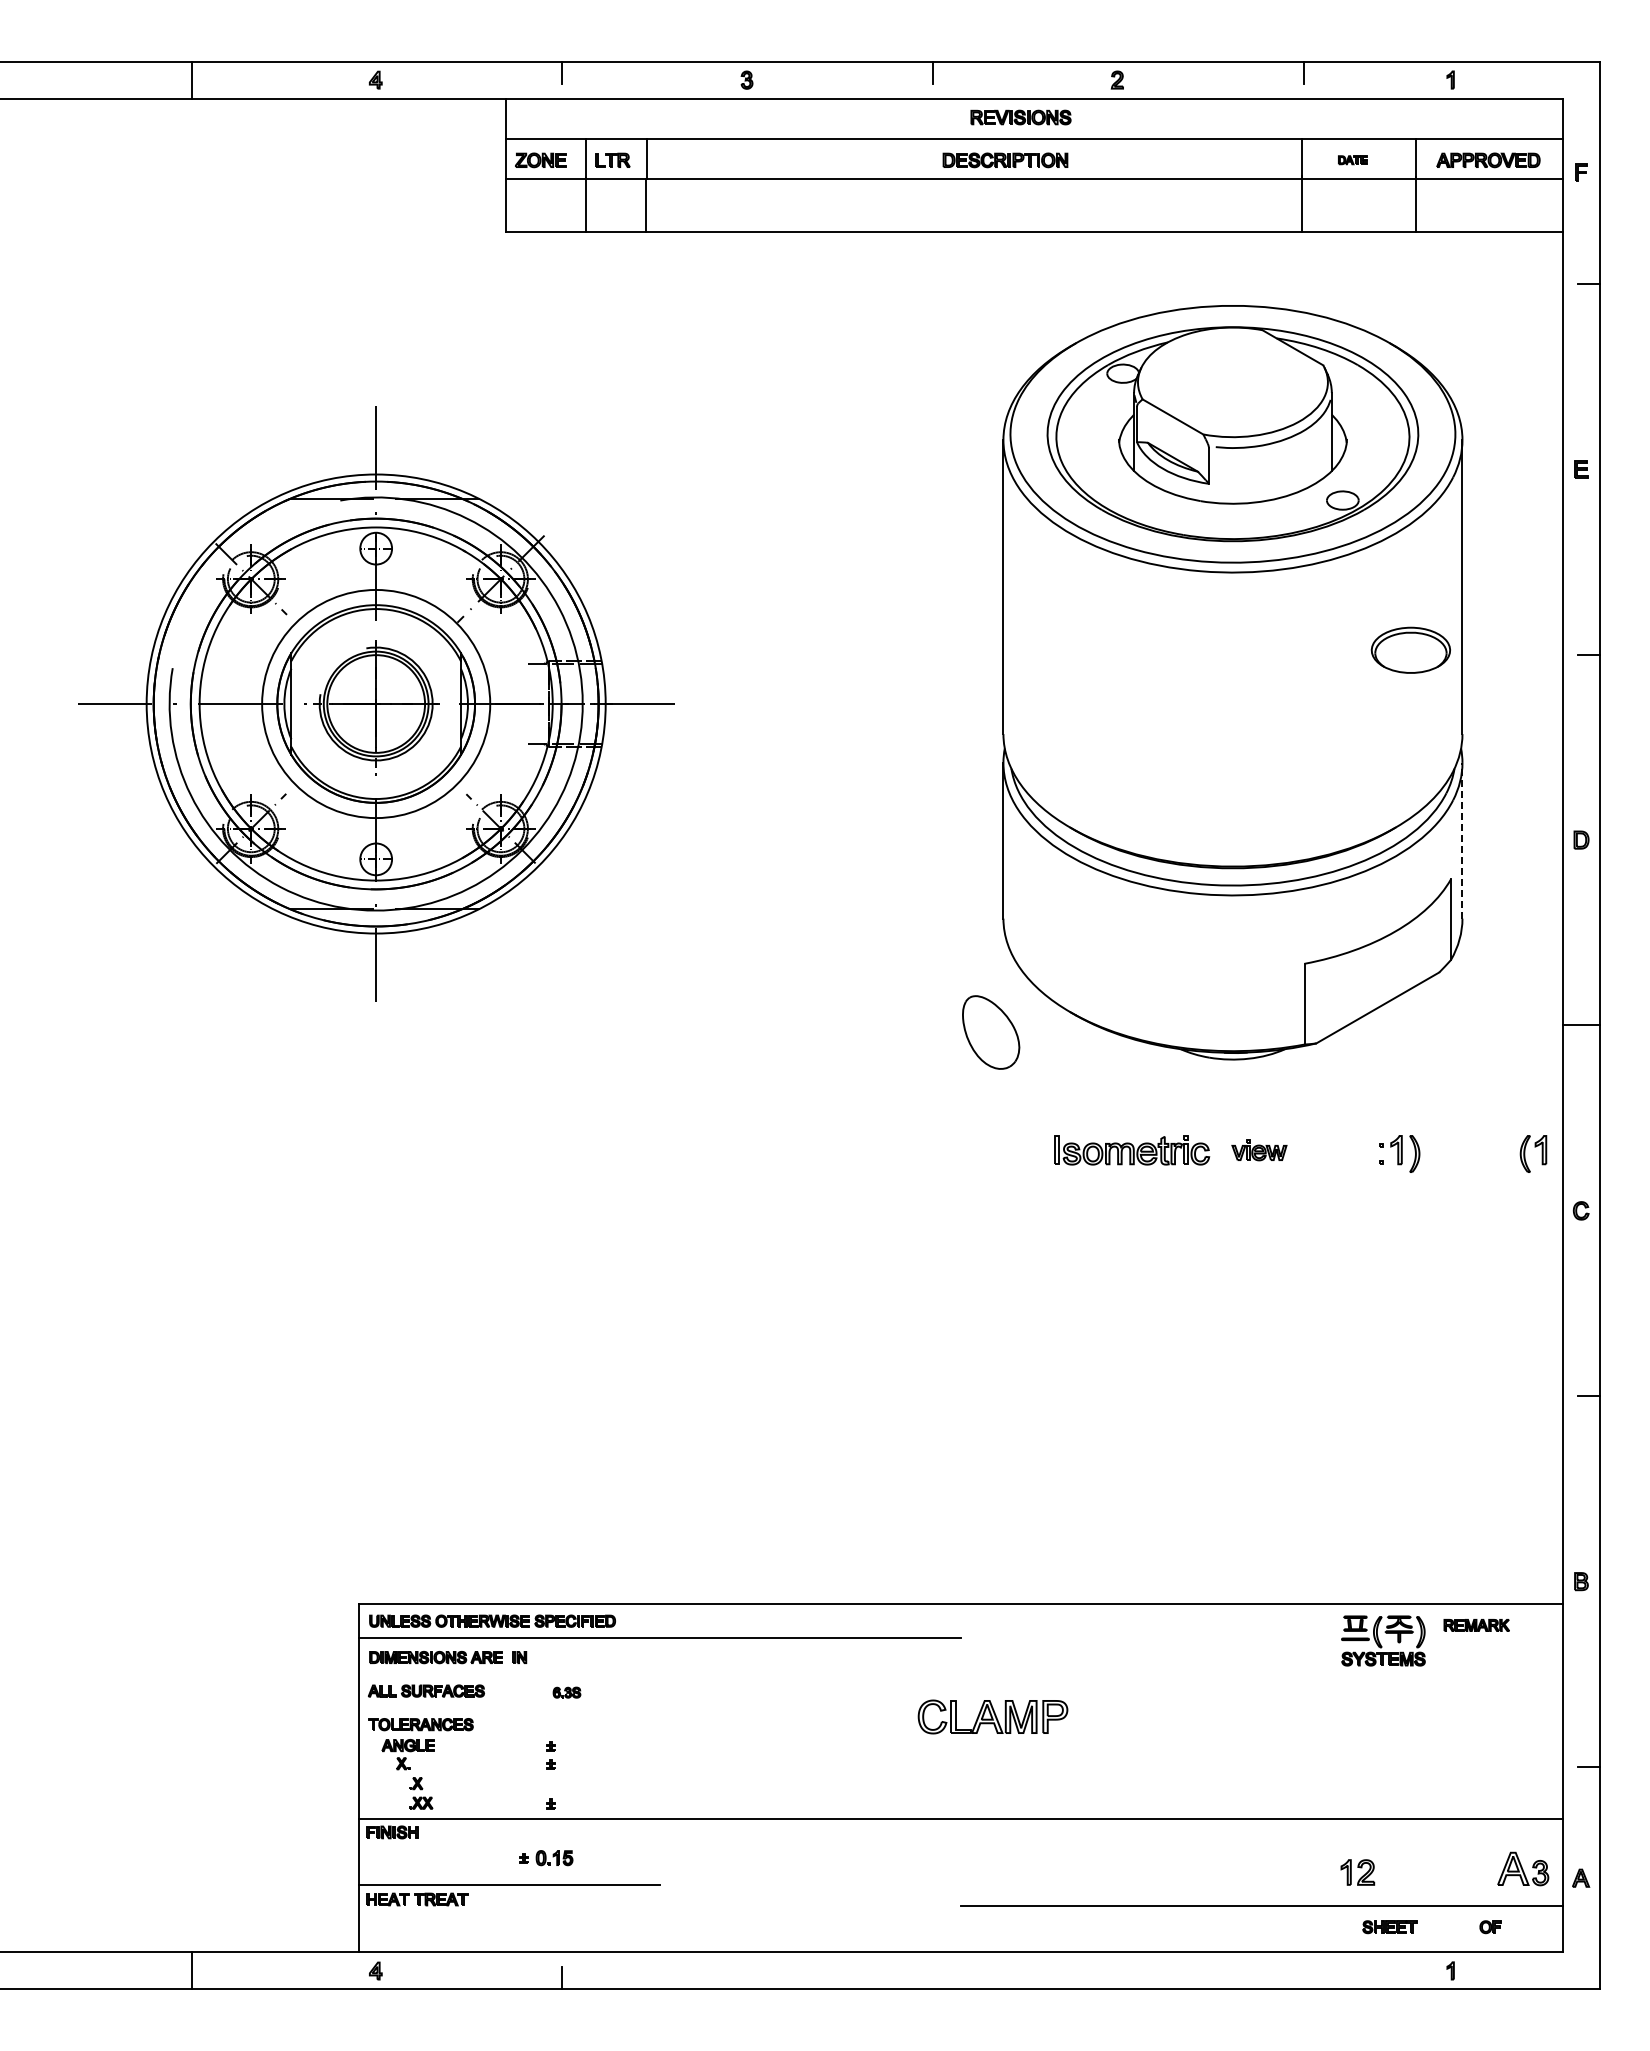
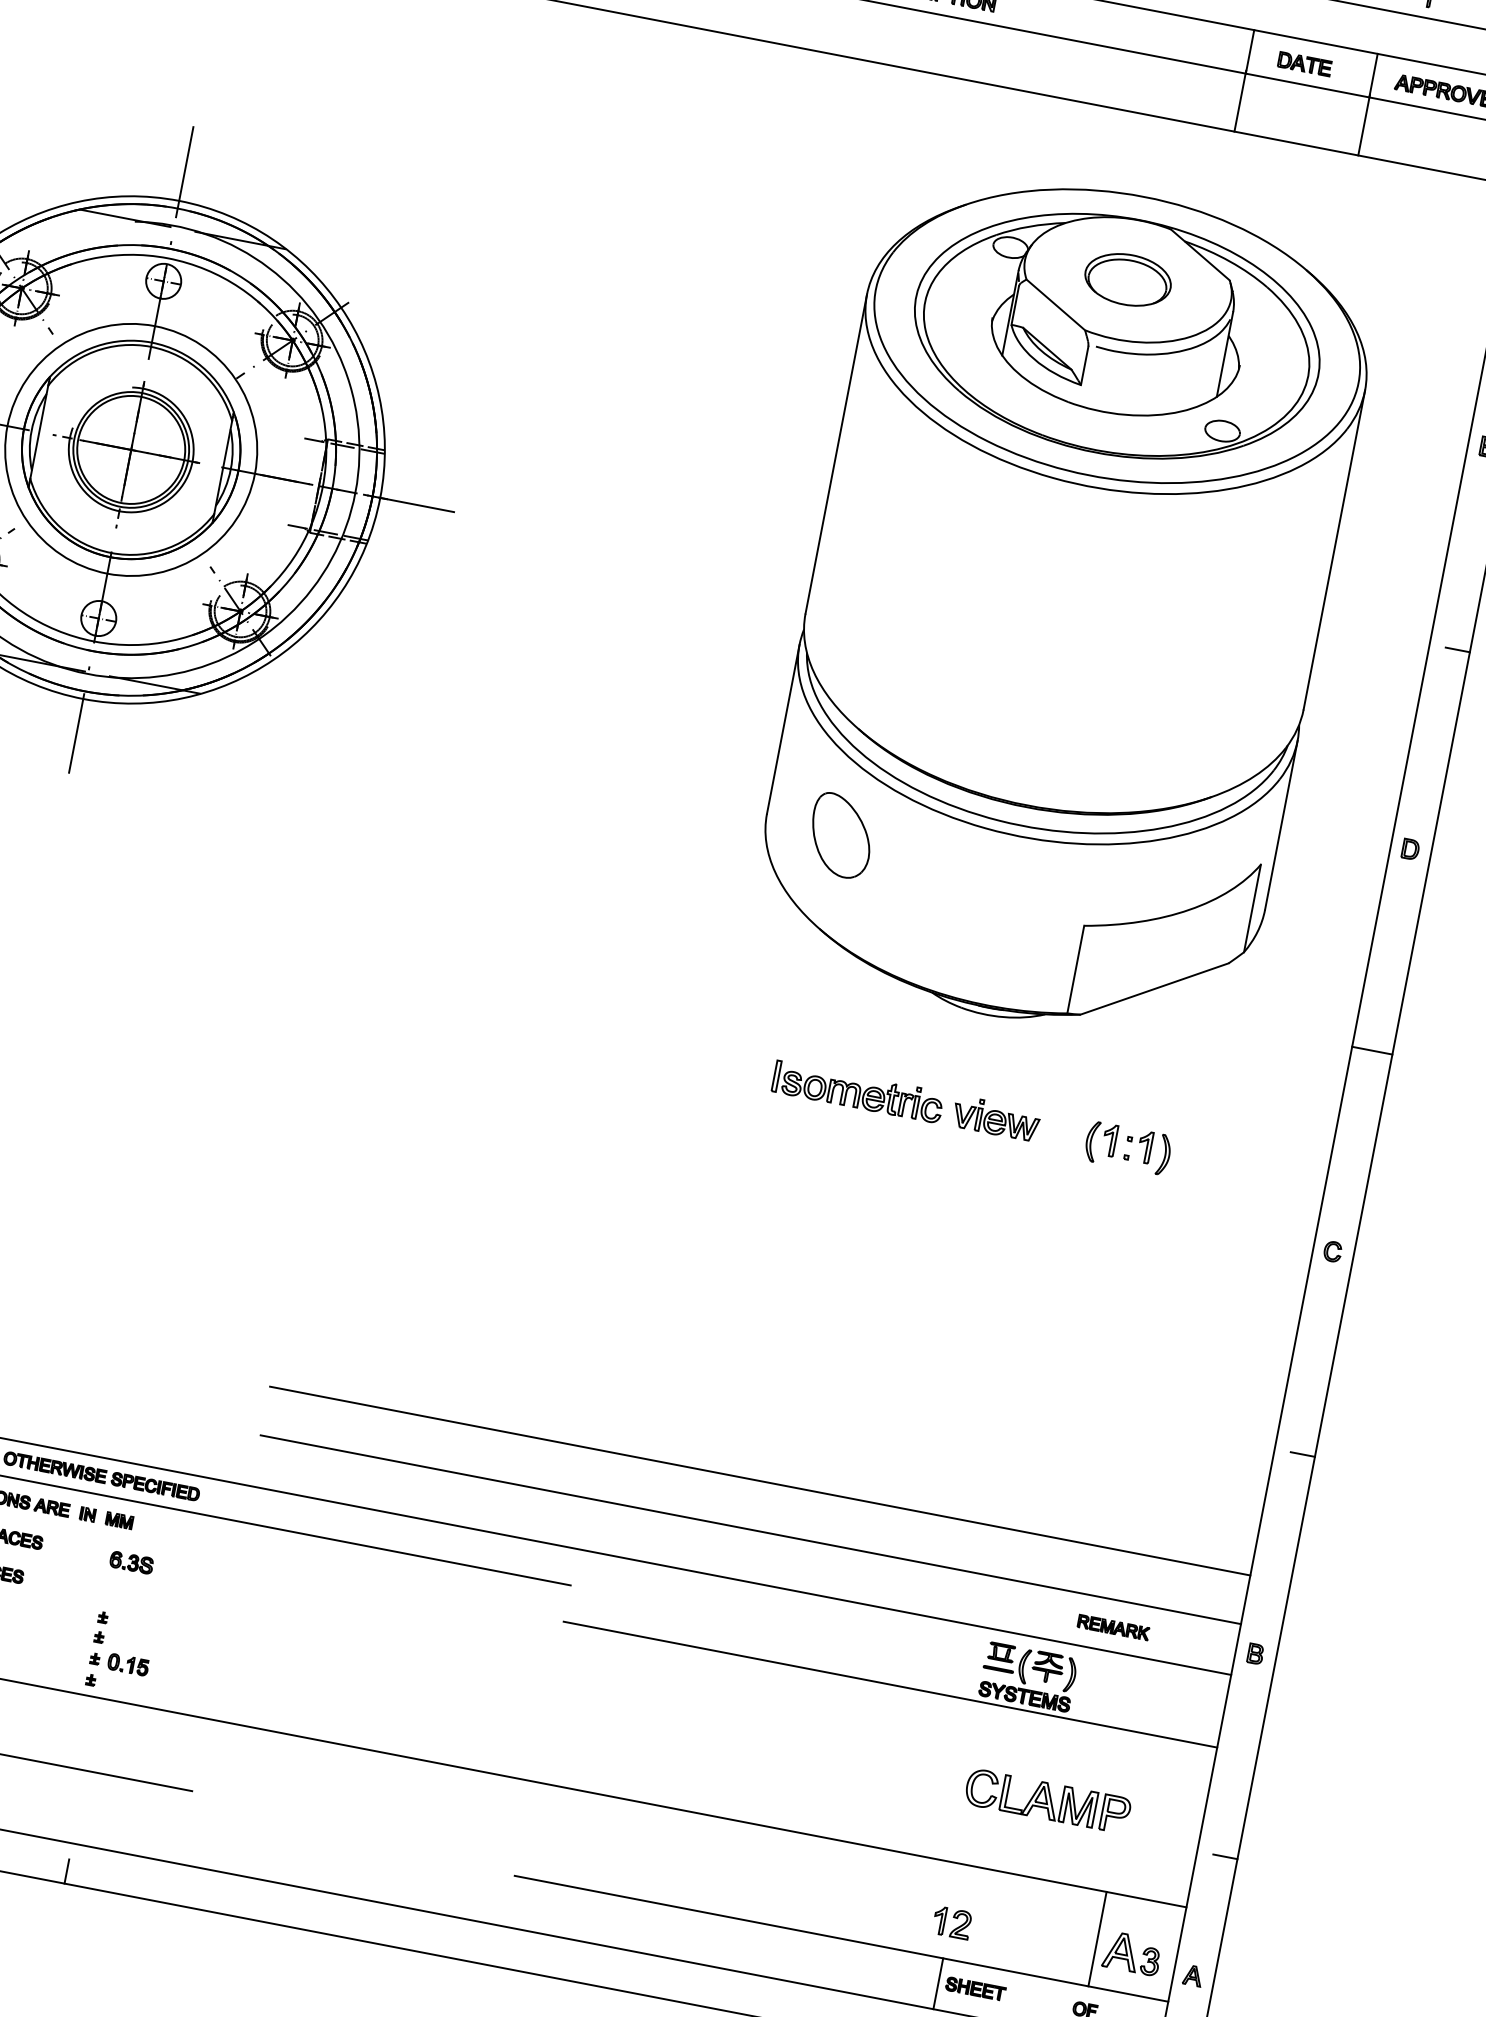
part: (1352, 159) -> (1304, 63), size x1.67
part: (1410, 649) -> (1127, 278), moved
line: (1462, 840) -> (1281, 825), dashed -> solid
part: (991, 1032) -> (841, 835), moved
part: (1534, 1147) -> (1103, 1136), moved
part: (1259, 1150) -> (996, 1118), size x1.43
line: (1111, 1512) -> (760, 1480), added
line: (1111, 1557) -> (750, 1529), added
part: (1476, 1625) -> (1113, 1627), moved
part: (548, 1657) -> (118, 1520), added
line: (1262, 1671) -> (890, 1684), added
part: (566, 1692) -> (131, 1562), size x1.43
part: (992, 1716) -> (1047, 1800), moved
part: (546, 1858) -> (119, 1663), moved
line: (1489, 1861) -> (1097, 1938), added
line: (1355, 1928) -> (938, 1983), added

